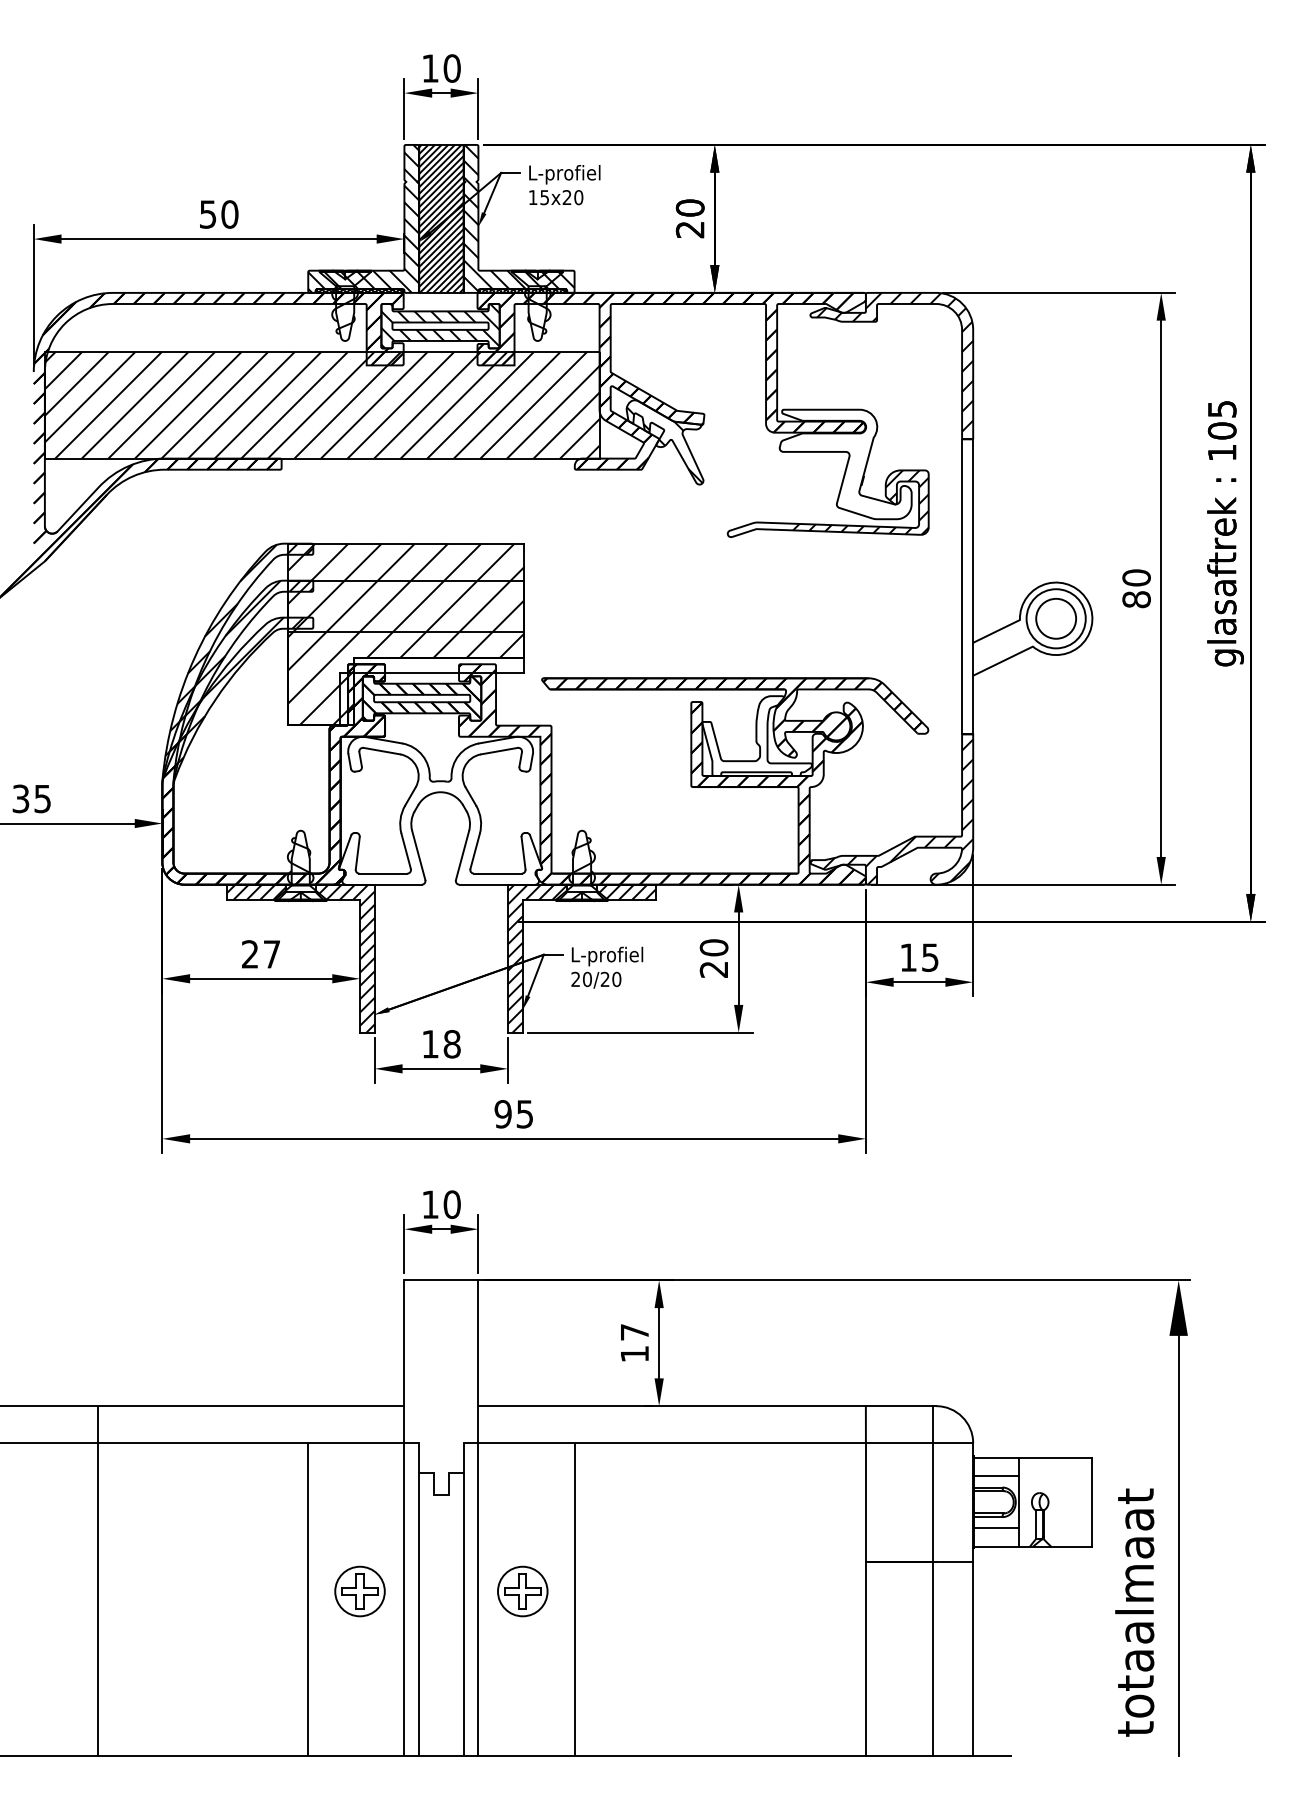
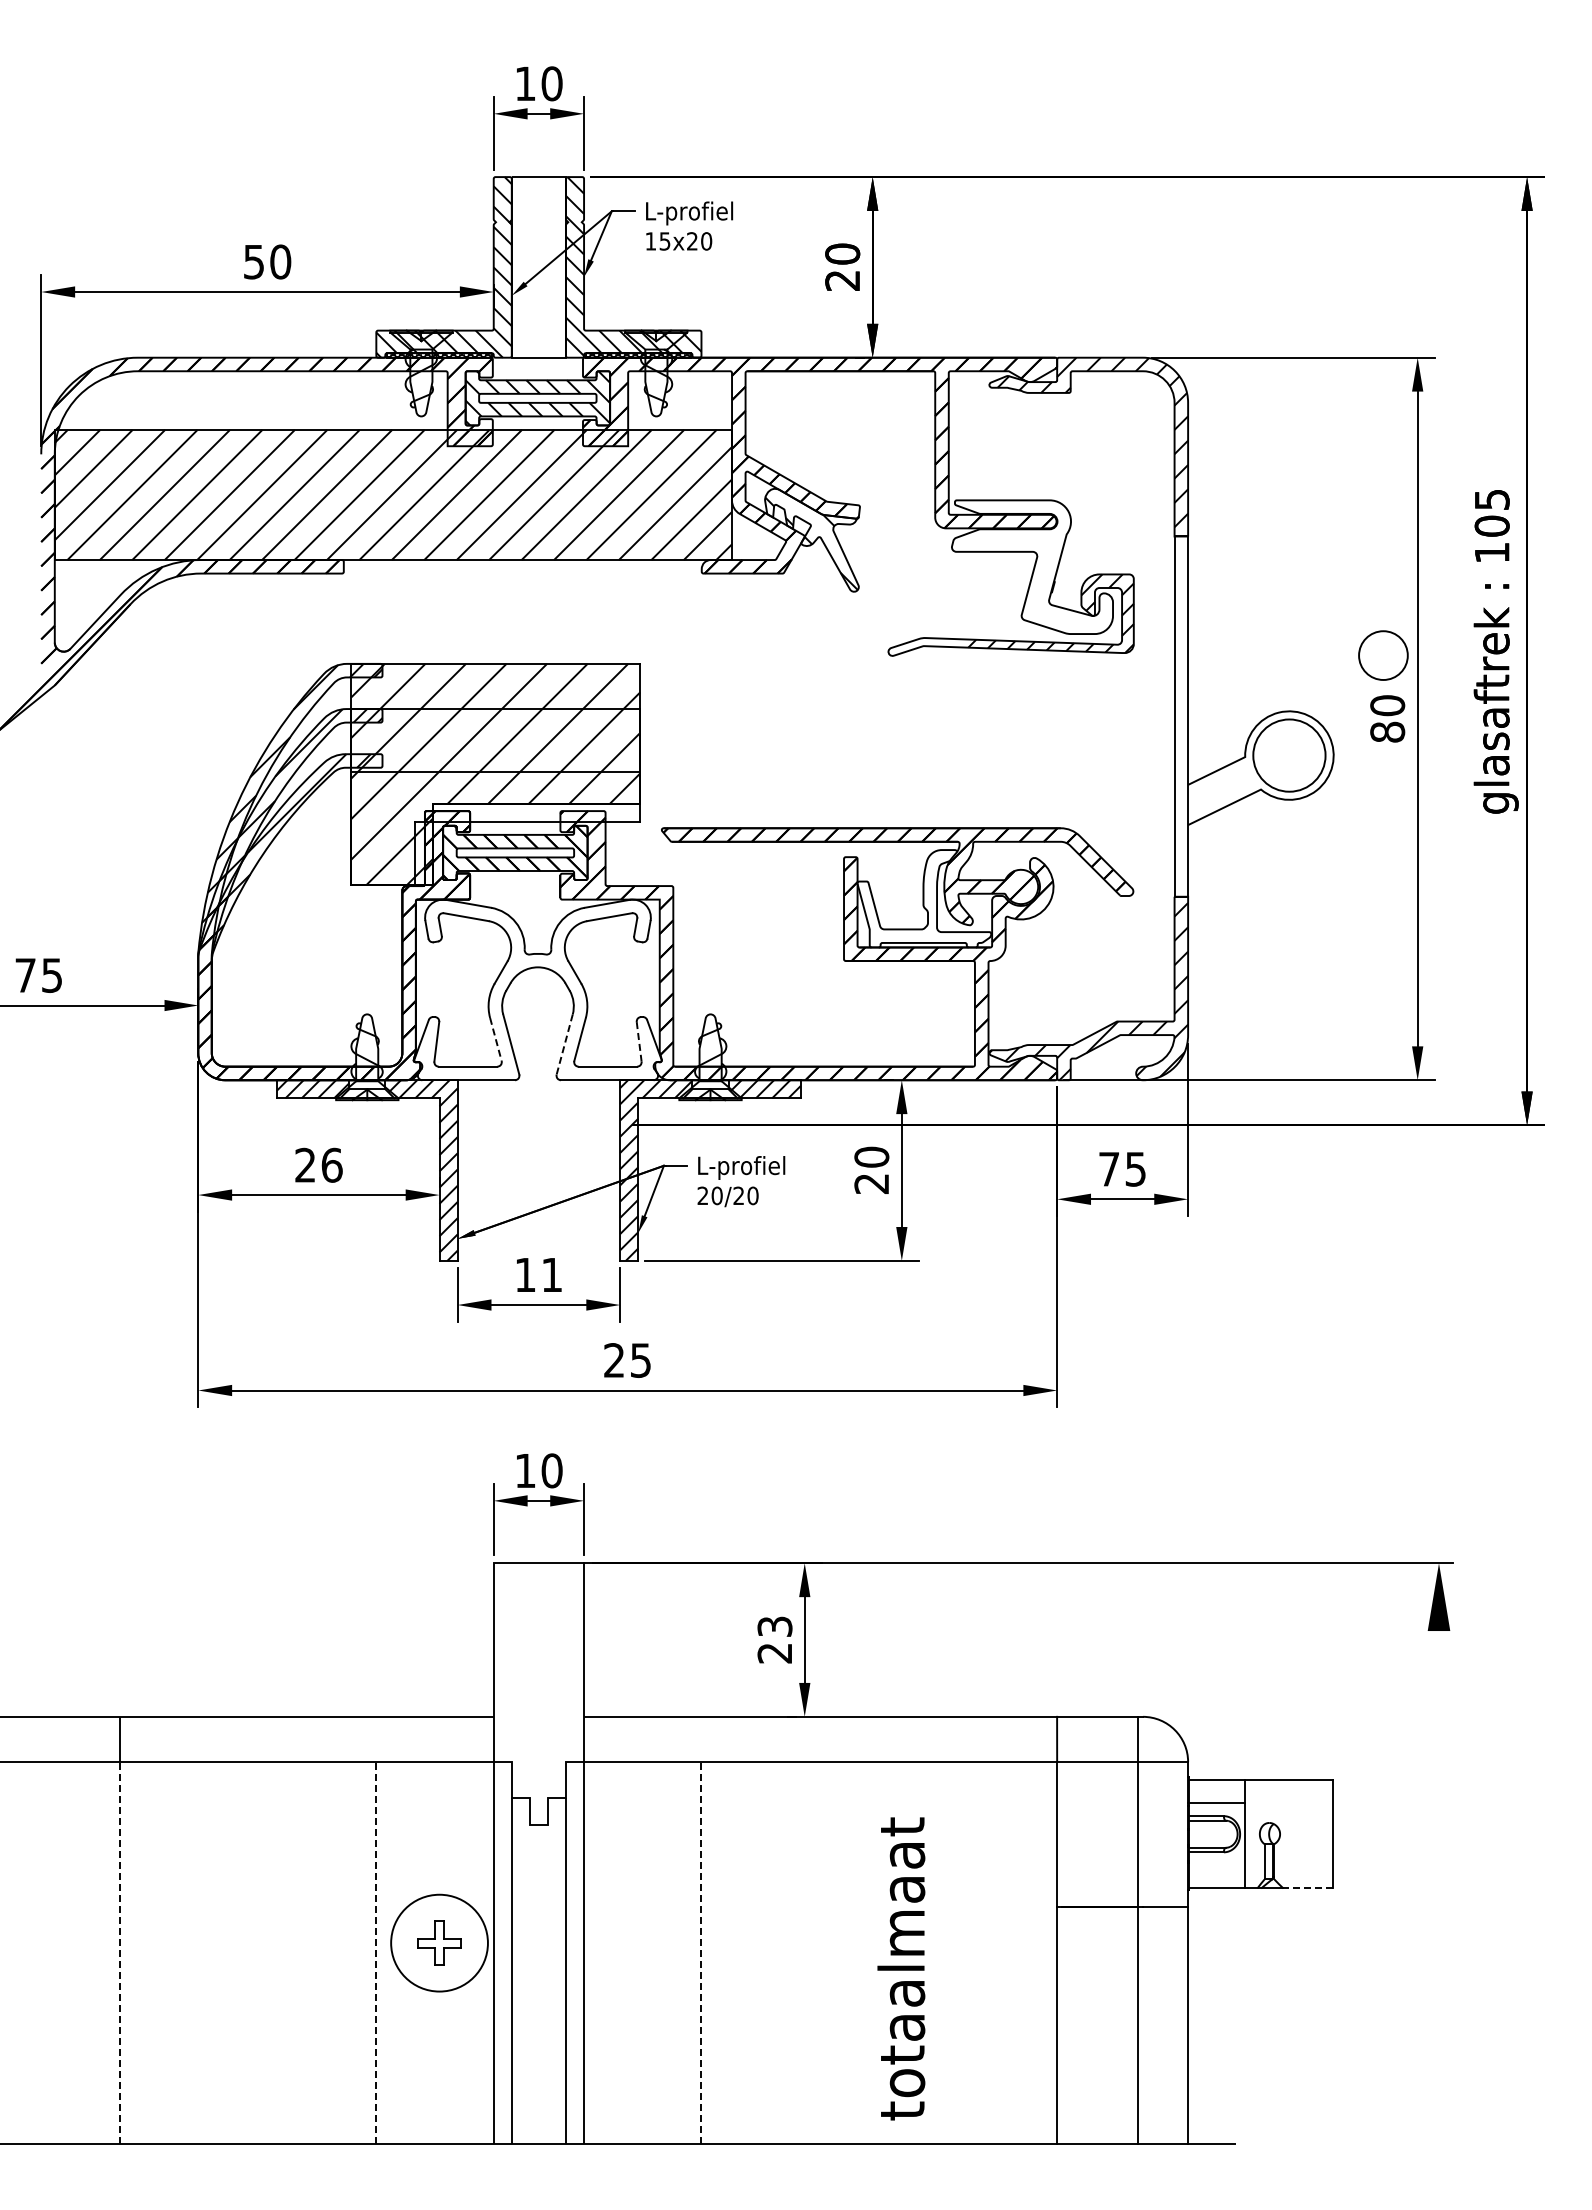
hatch: (441, 219) -> (538, 267), removed
circle: (1056, 618) -> (1383, 655), moved
text: (20, 798) -> (25, 975), 35 -> 75
line: (406, 851) -> (496, 1039), solid -> dashed
line: (523, 852) -> (639, 1041), solid -> dashed
line: (462, 856) -> (564, 1045), solid -> dashed
text: (271, 953) -> (331, 1164), 27 -> 26
text: (907, 957) -> (1108, 1169), 15 -> 75
text: (451, 1043) -> (551, 1274), 18 -> 11
text: (502, 1114) -> (613, 1360), 95 -> 25
text: (634, 1342) -> (774, 1639), 17 -> 23
line: (996, 1527) -> (1216, 1865), removed
line: (1178, 1545) -> (1438, 1887), removed
line: (1071, 1546) -> (1308, 1888), solid -> dashed
circle: (359, 1590) -> (439, 1942), size x1.6
part: (522, 1591) -> (638, 1943), removed
line: (97, 1599) -> (119, 1952), solid -> dashed
line: (308, 1599) -> (376, 1952), solid -> dashed
line: (574, 1599) -> (701, 1952), solid -> dashed
text: (1134, 1612) -> (901, 1968), moved

